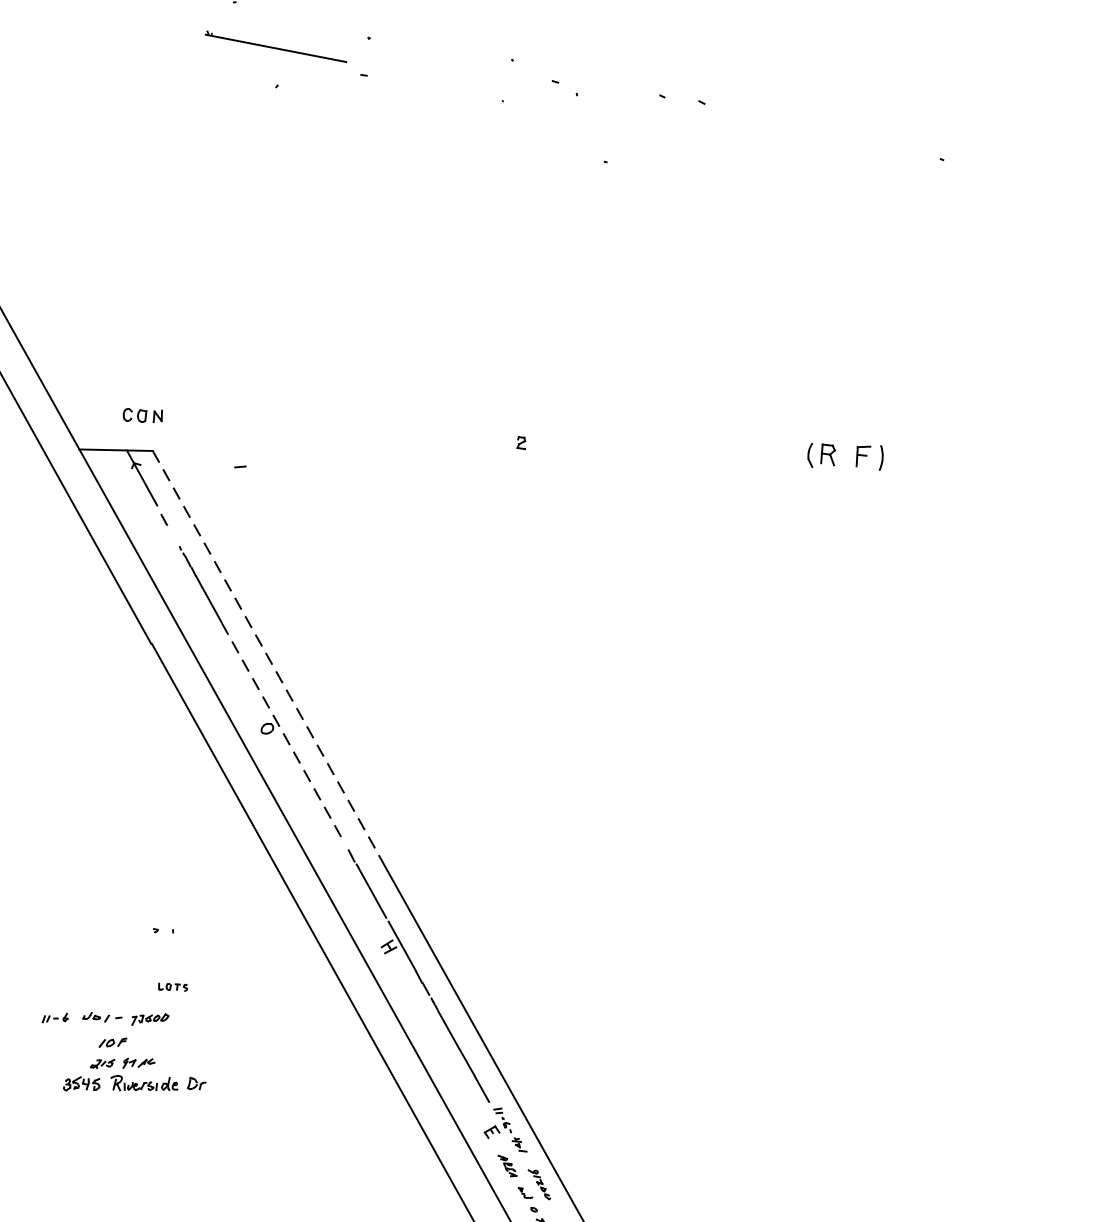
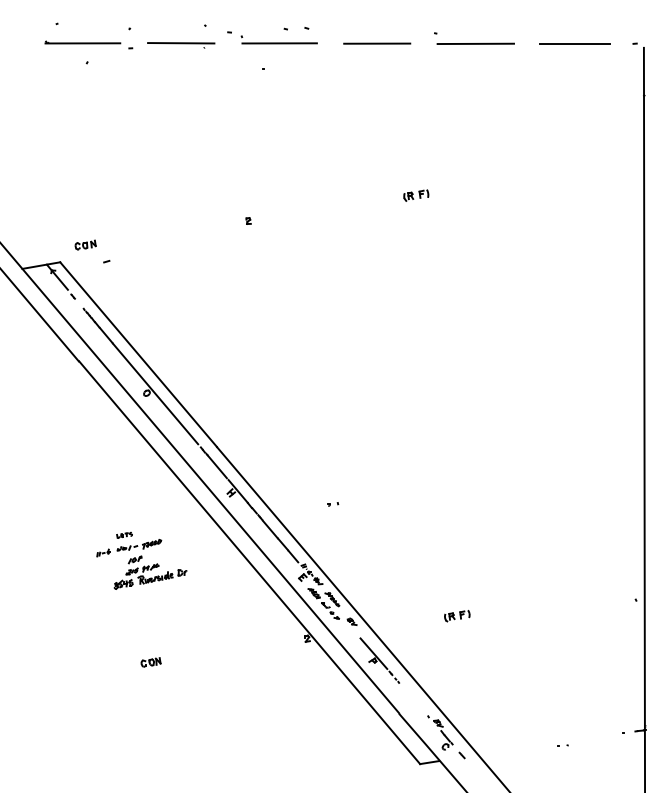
line: (461, 84) -> (181, 43), added
line: (645, 120) -> (279, 43), added
line: (829, 157) -> (377, 43), added
line: (1012, 193) -> (475, 43), added
part: (142, 414) -> (85, 244), moved
part: (846, 456) -> (416, 195), size x0.62
line: (265, 652) -> (138, 354), dashed -> solid
line: (283, 732) -> (155, 393), dashed -> solid
part: (164, 931) -> (333, 504), moved
part: (122, 1053) -> (141, 564), moved

